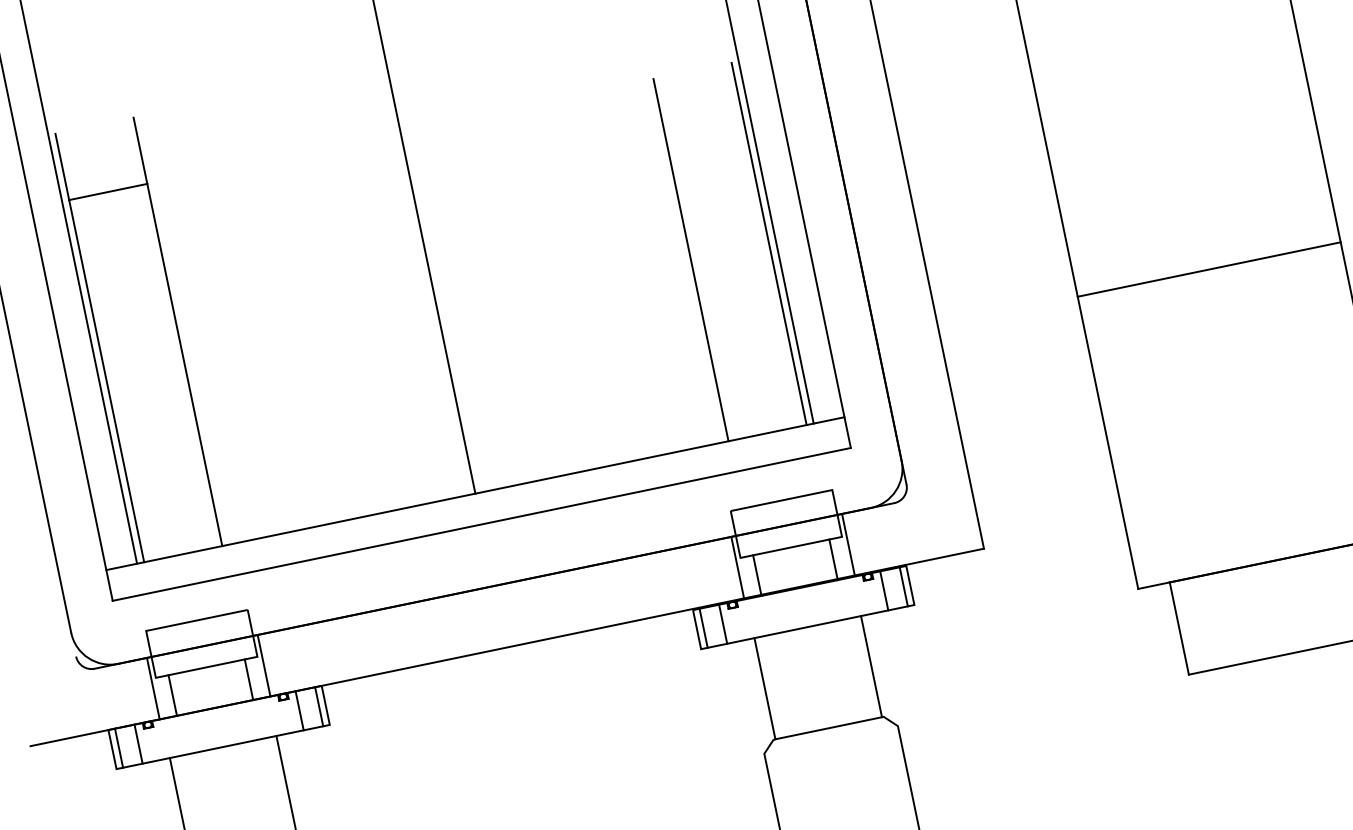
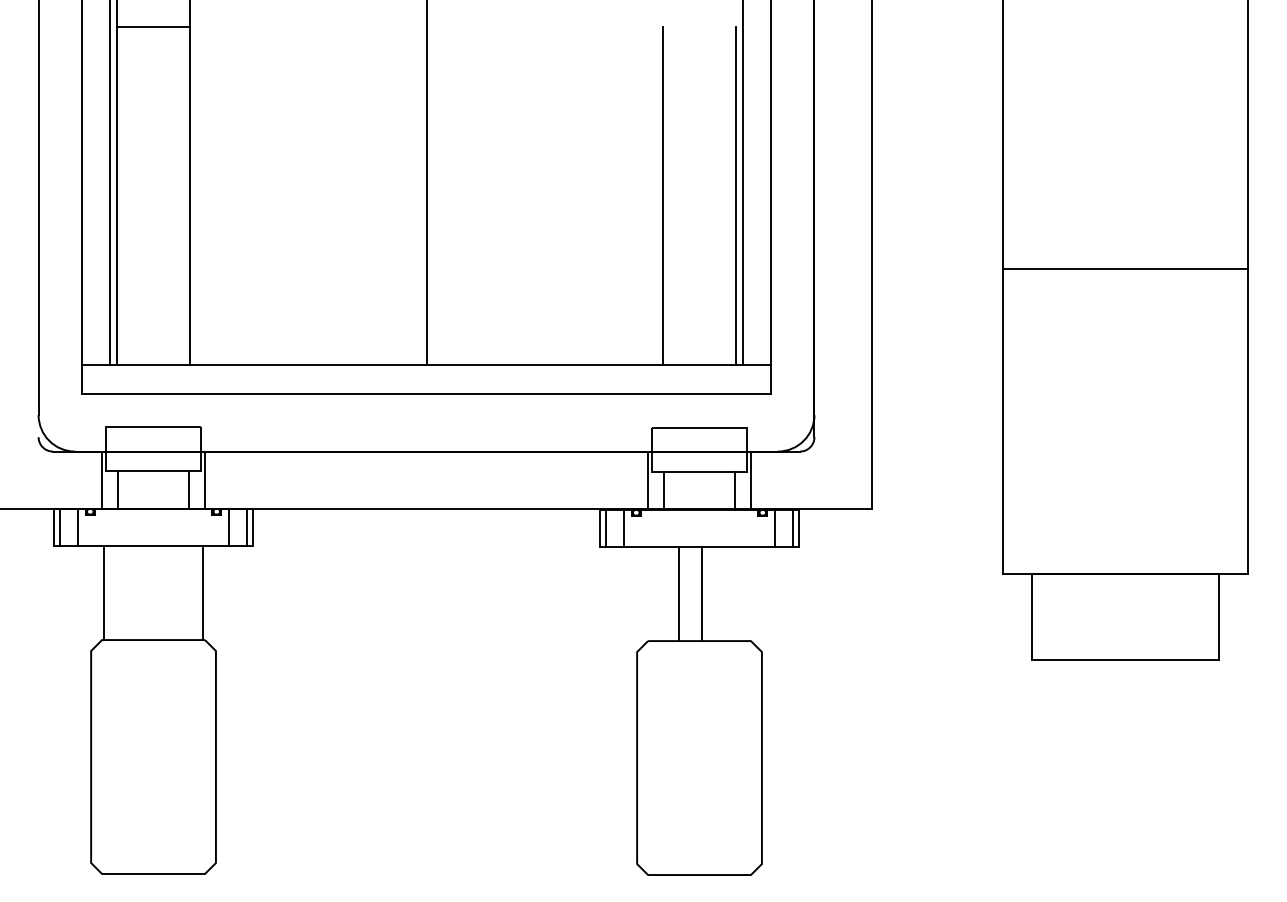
line: (1209, 269) -> (1125, 268), moved
line: (871, 666) -> (702, 593), moved
line: (764, 688) -> (678, 593), moved

